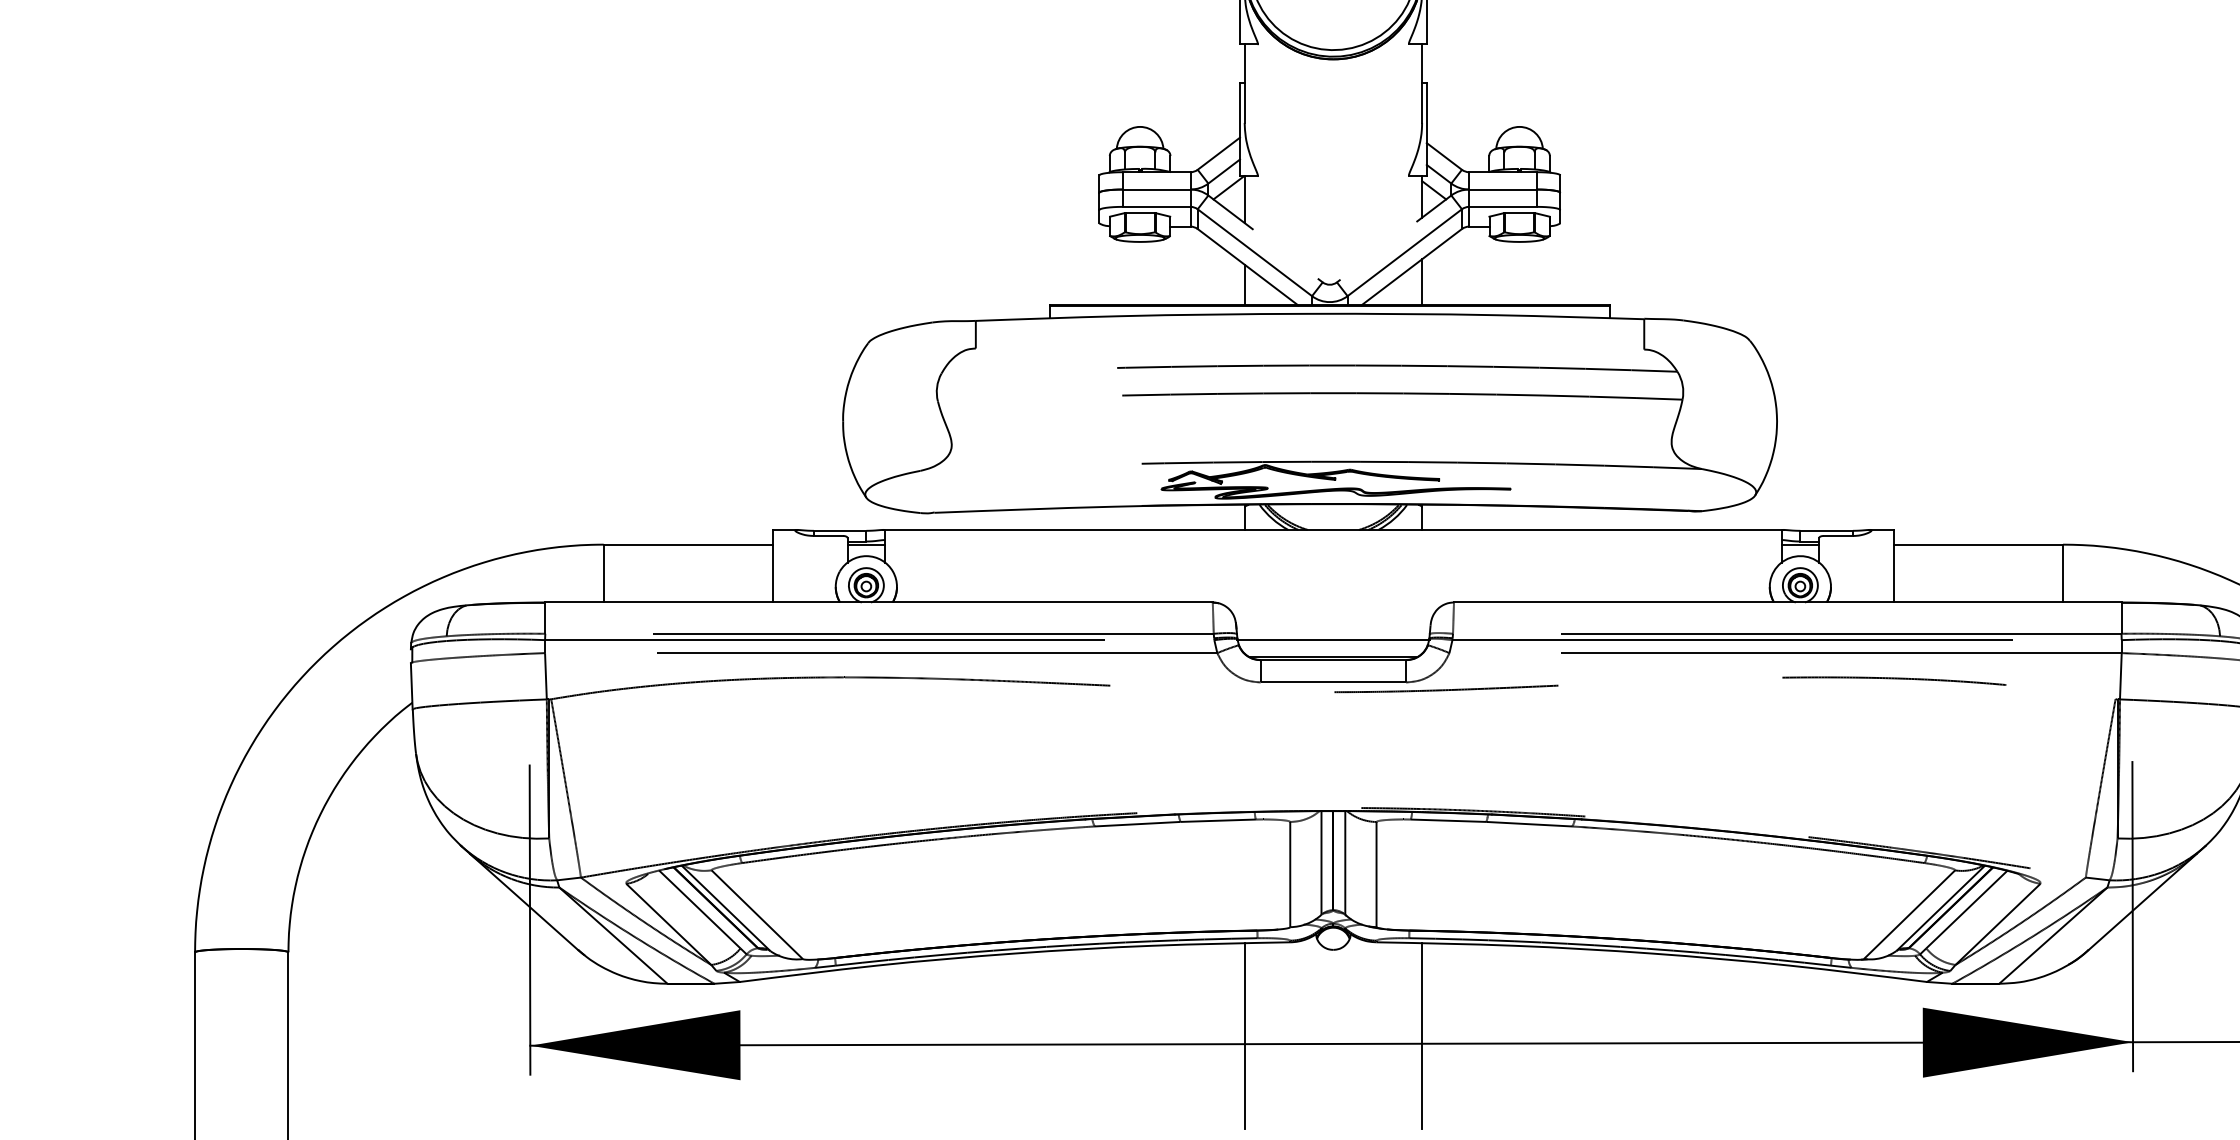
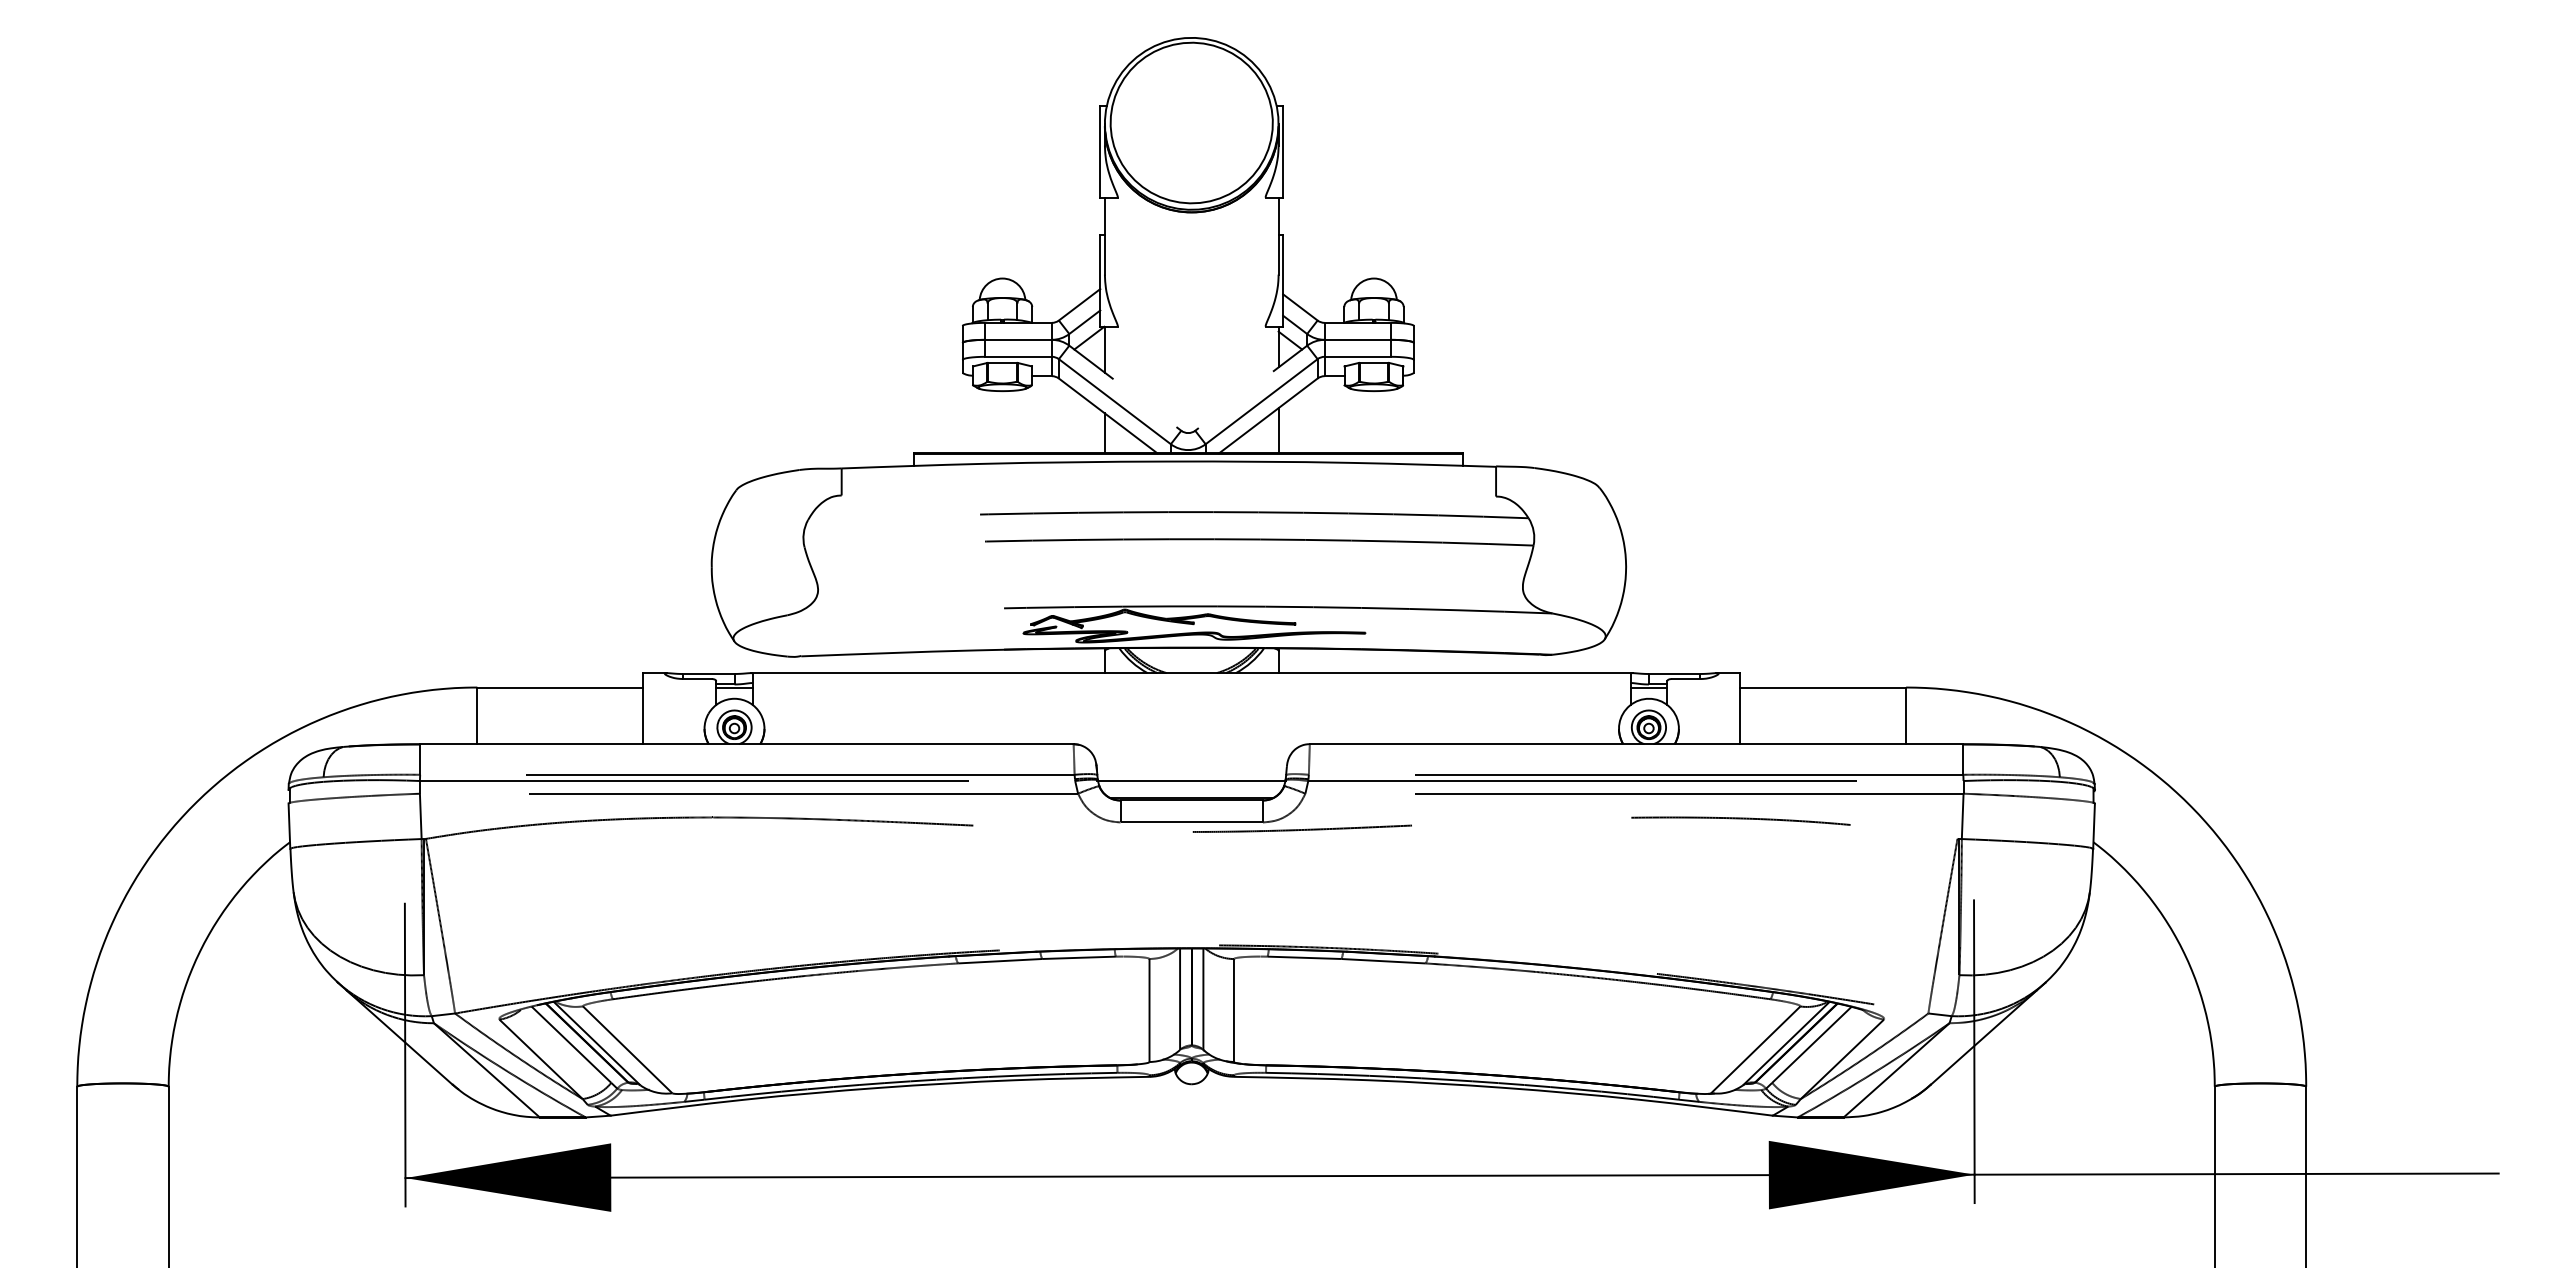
line: (1244, 1035) -> (1104, 1168), removed
line: (1422, 1035) -> (1278, 1168), removed

